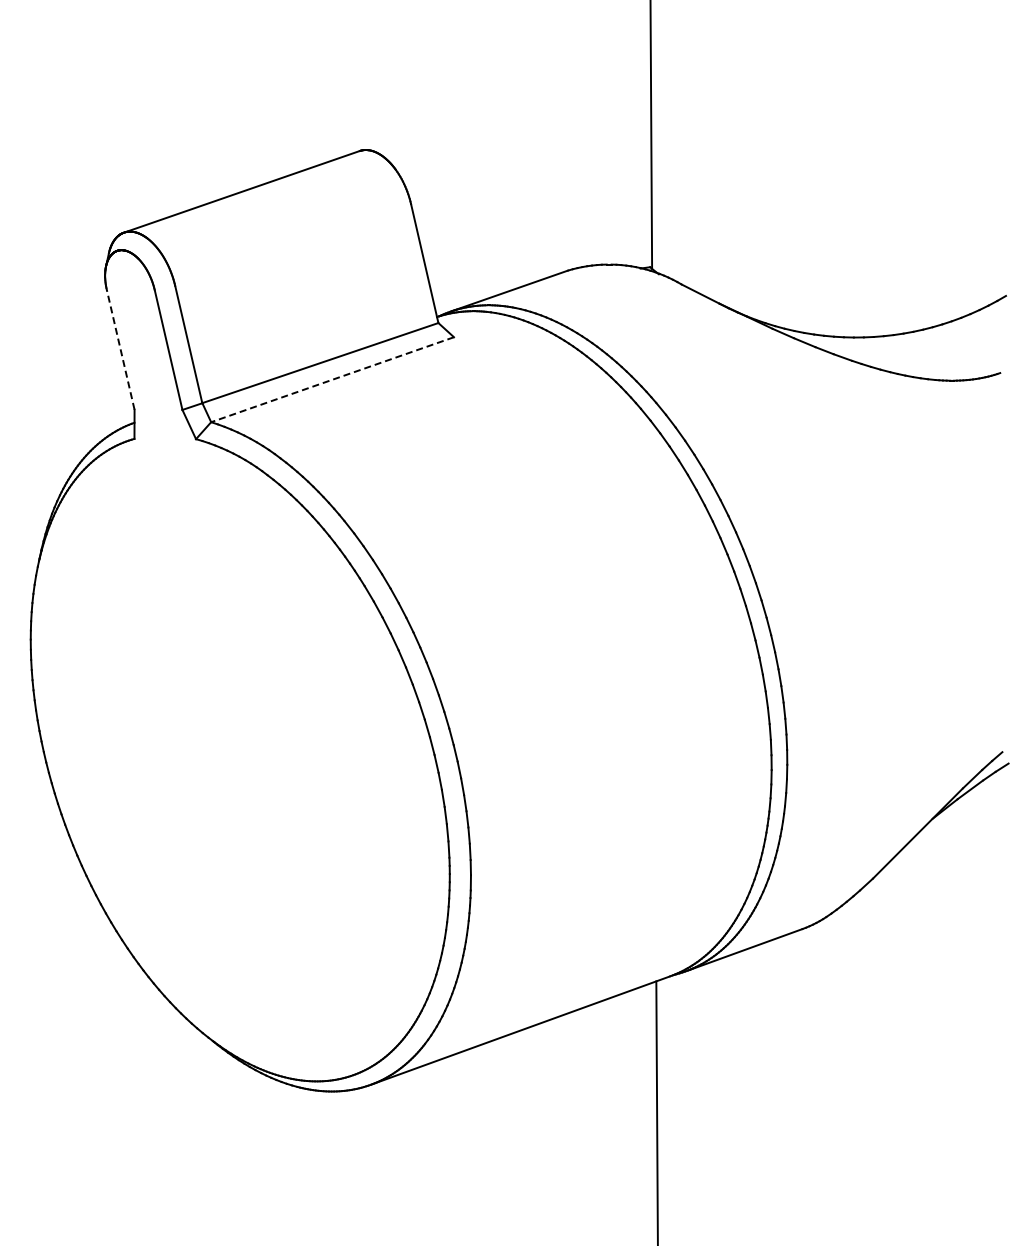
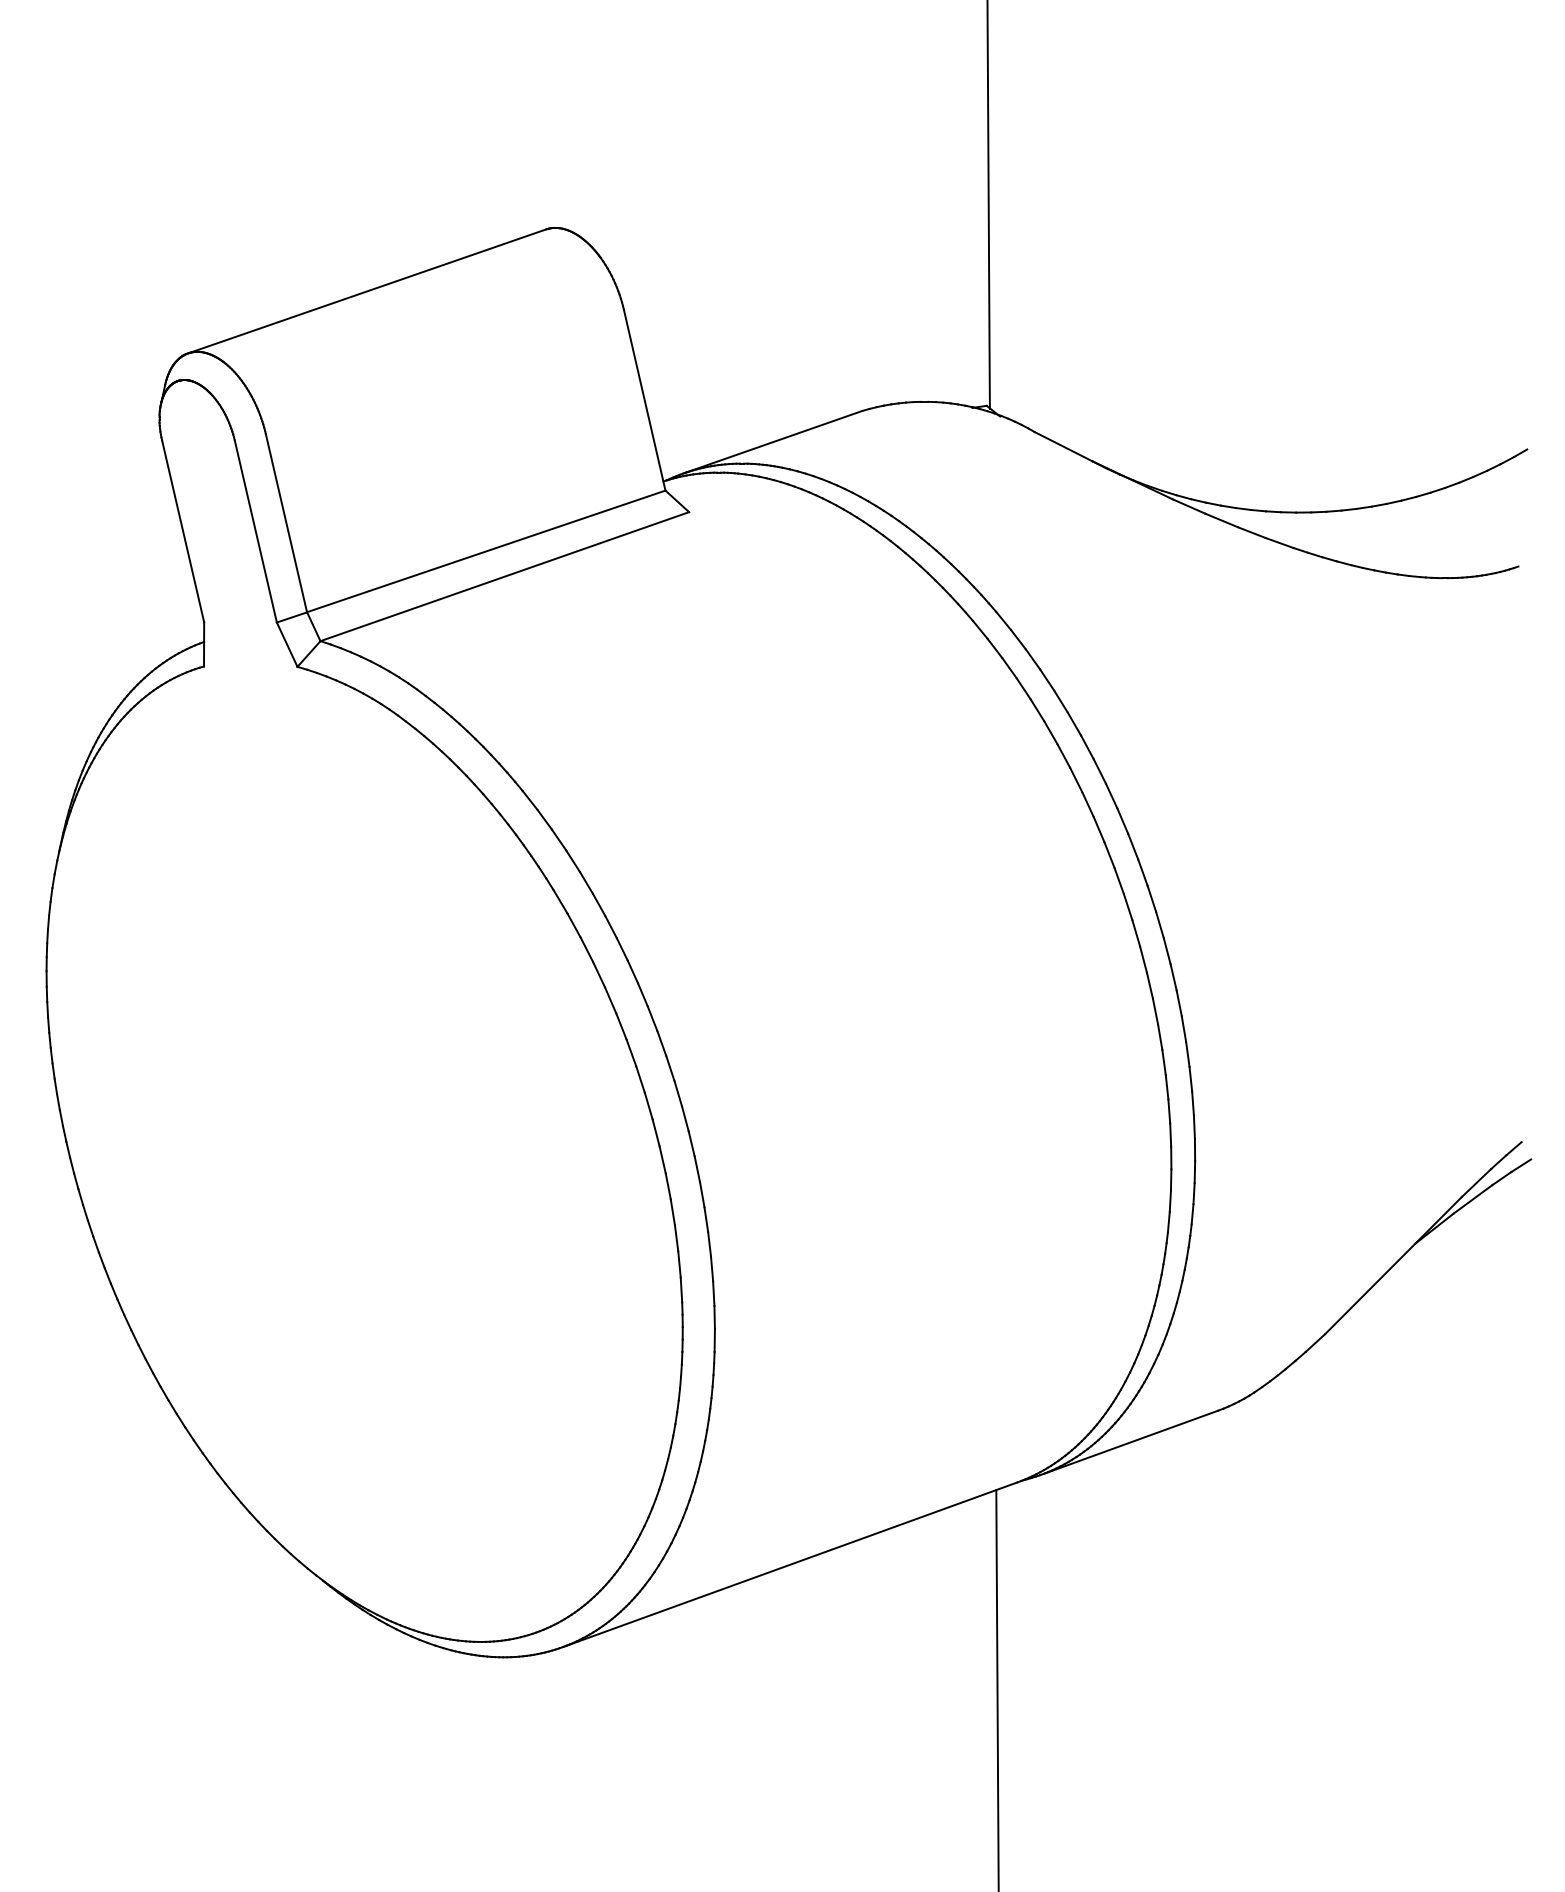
line: (120, 349) -> (182, 530), dashed -> solid
line: (332, 379) -> (504, 576), dashed -> solid

